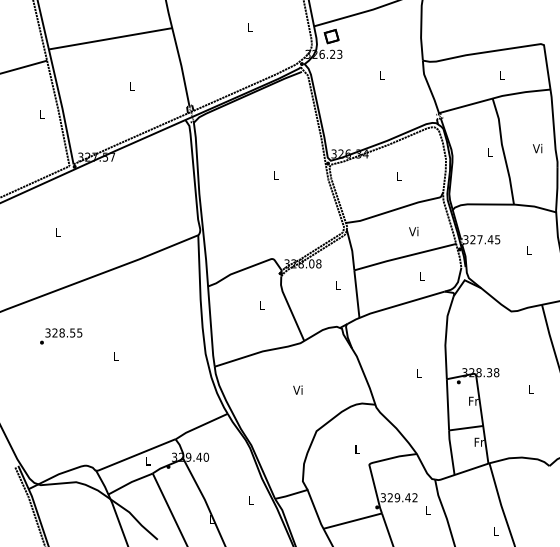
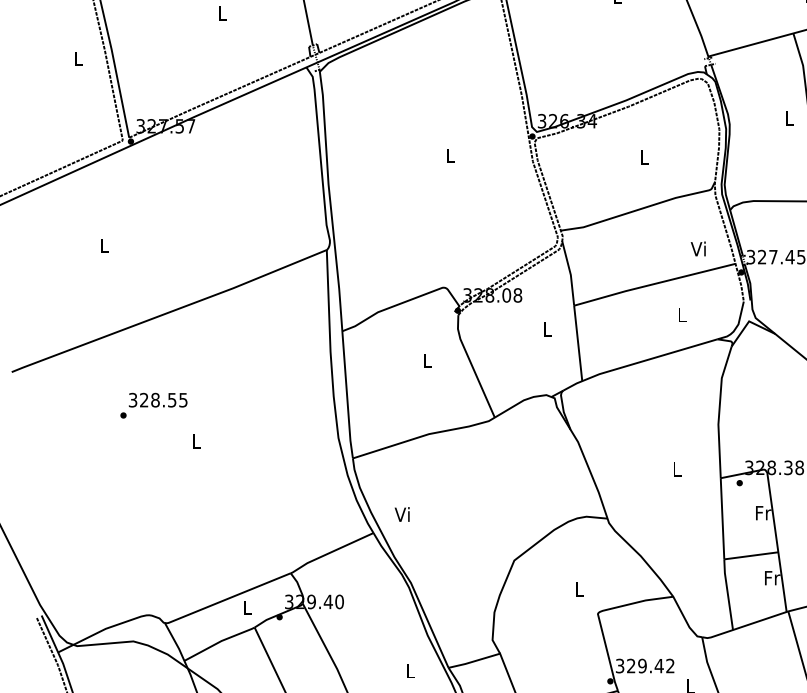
text: (413, 231) -> (698, 248), moved
text: (61, 336) -> (154, 405), moved
text: (297, 389) -> (401, 513), moved

